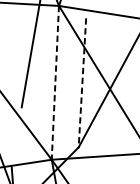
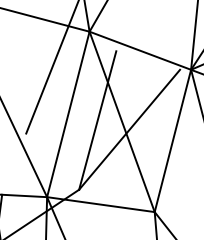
line: (55, 82) -> (68, 114), dashed -> solid
line: (82, 82) -> (97, 120), dashed -> solid

